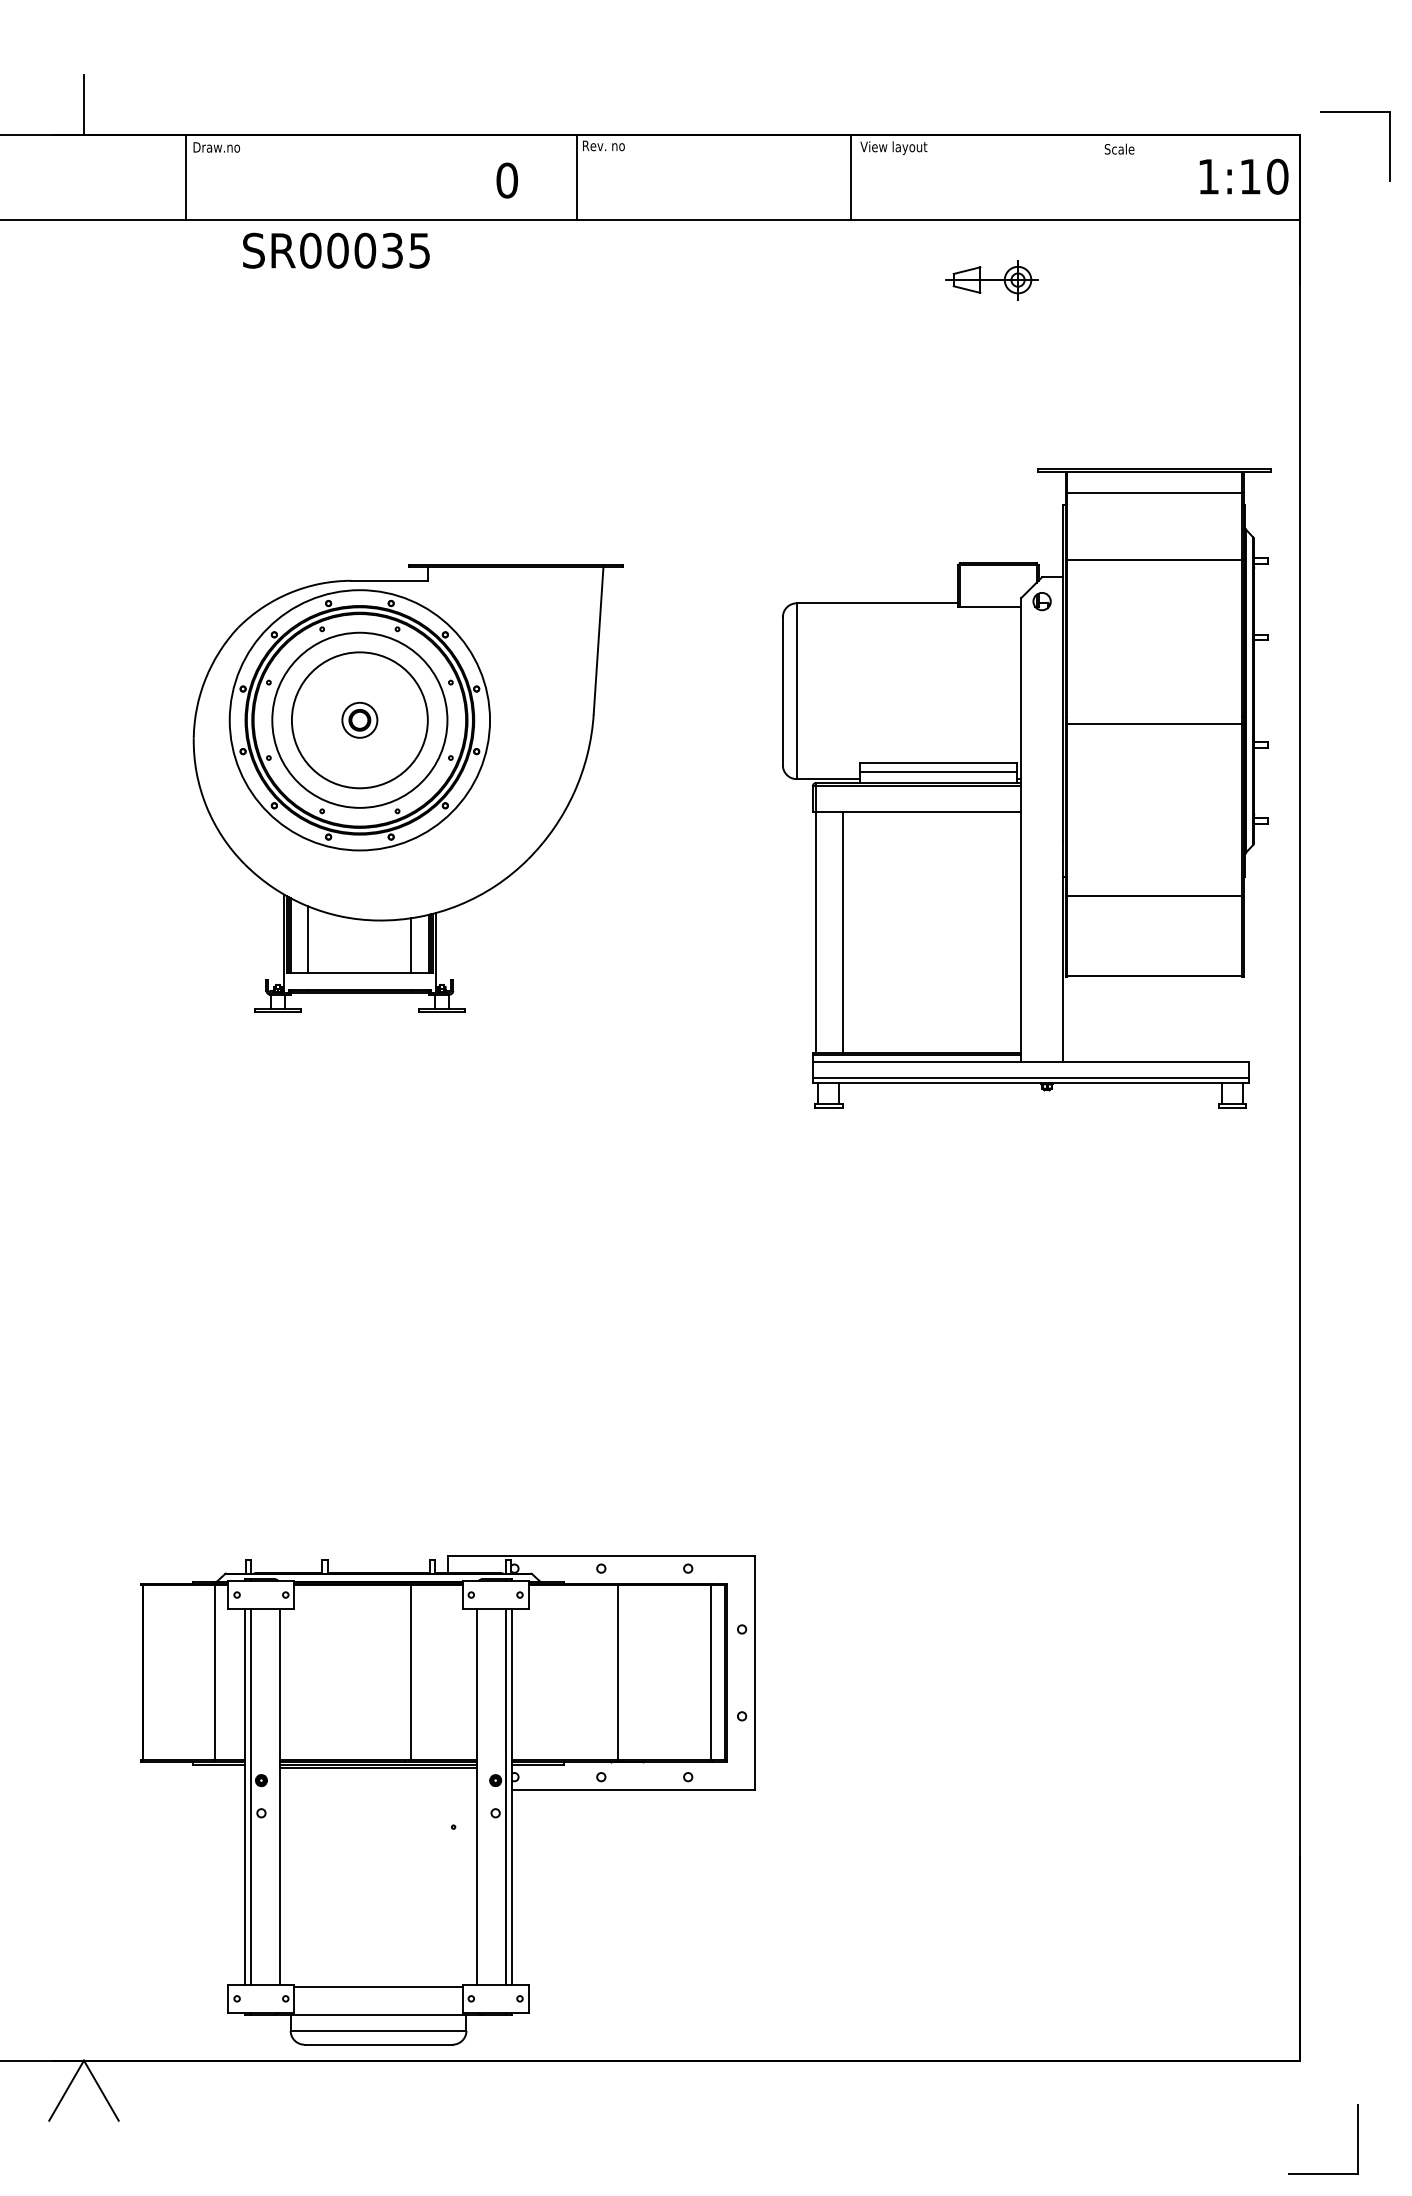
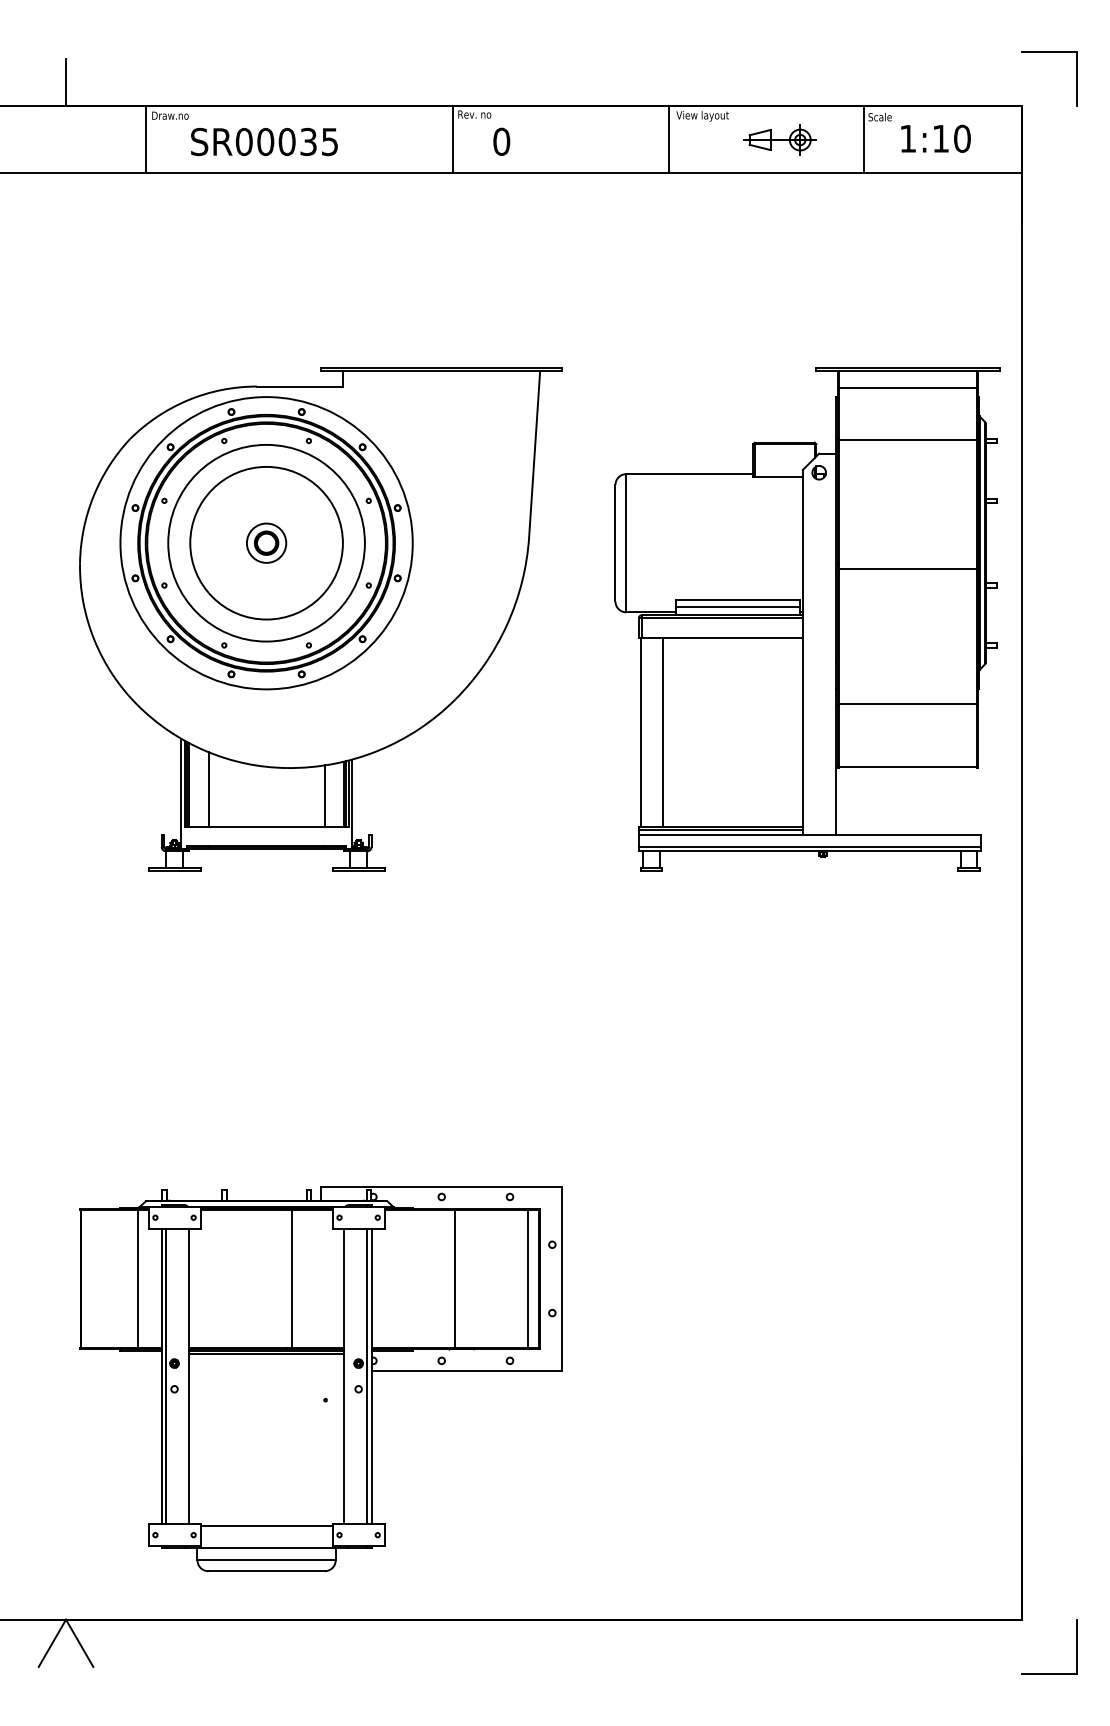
part: (1355, 112) -> (1049, 52), moved
text: (1243, 176) -> (935, 138), moved
line: (1098, 177) -> (863, 139), added
text: (506, 180) -> (501, 141), moved
text: (336, 250) -> (264, 141), moved
part: (991, 279) -> (779, 139), moved
part: (407, 788) -> (320, 619), size x1.43
part: (447, 1800) -> (320, 1379), moved
part: (1357, 2139) -> (1076, 1646), moved

